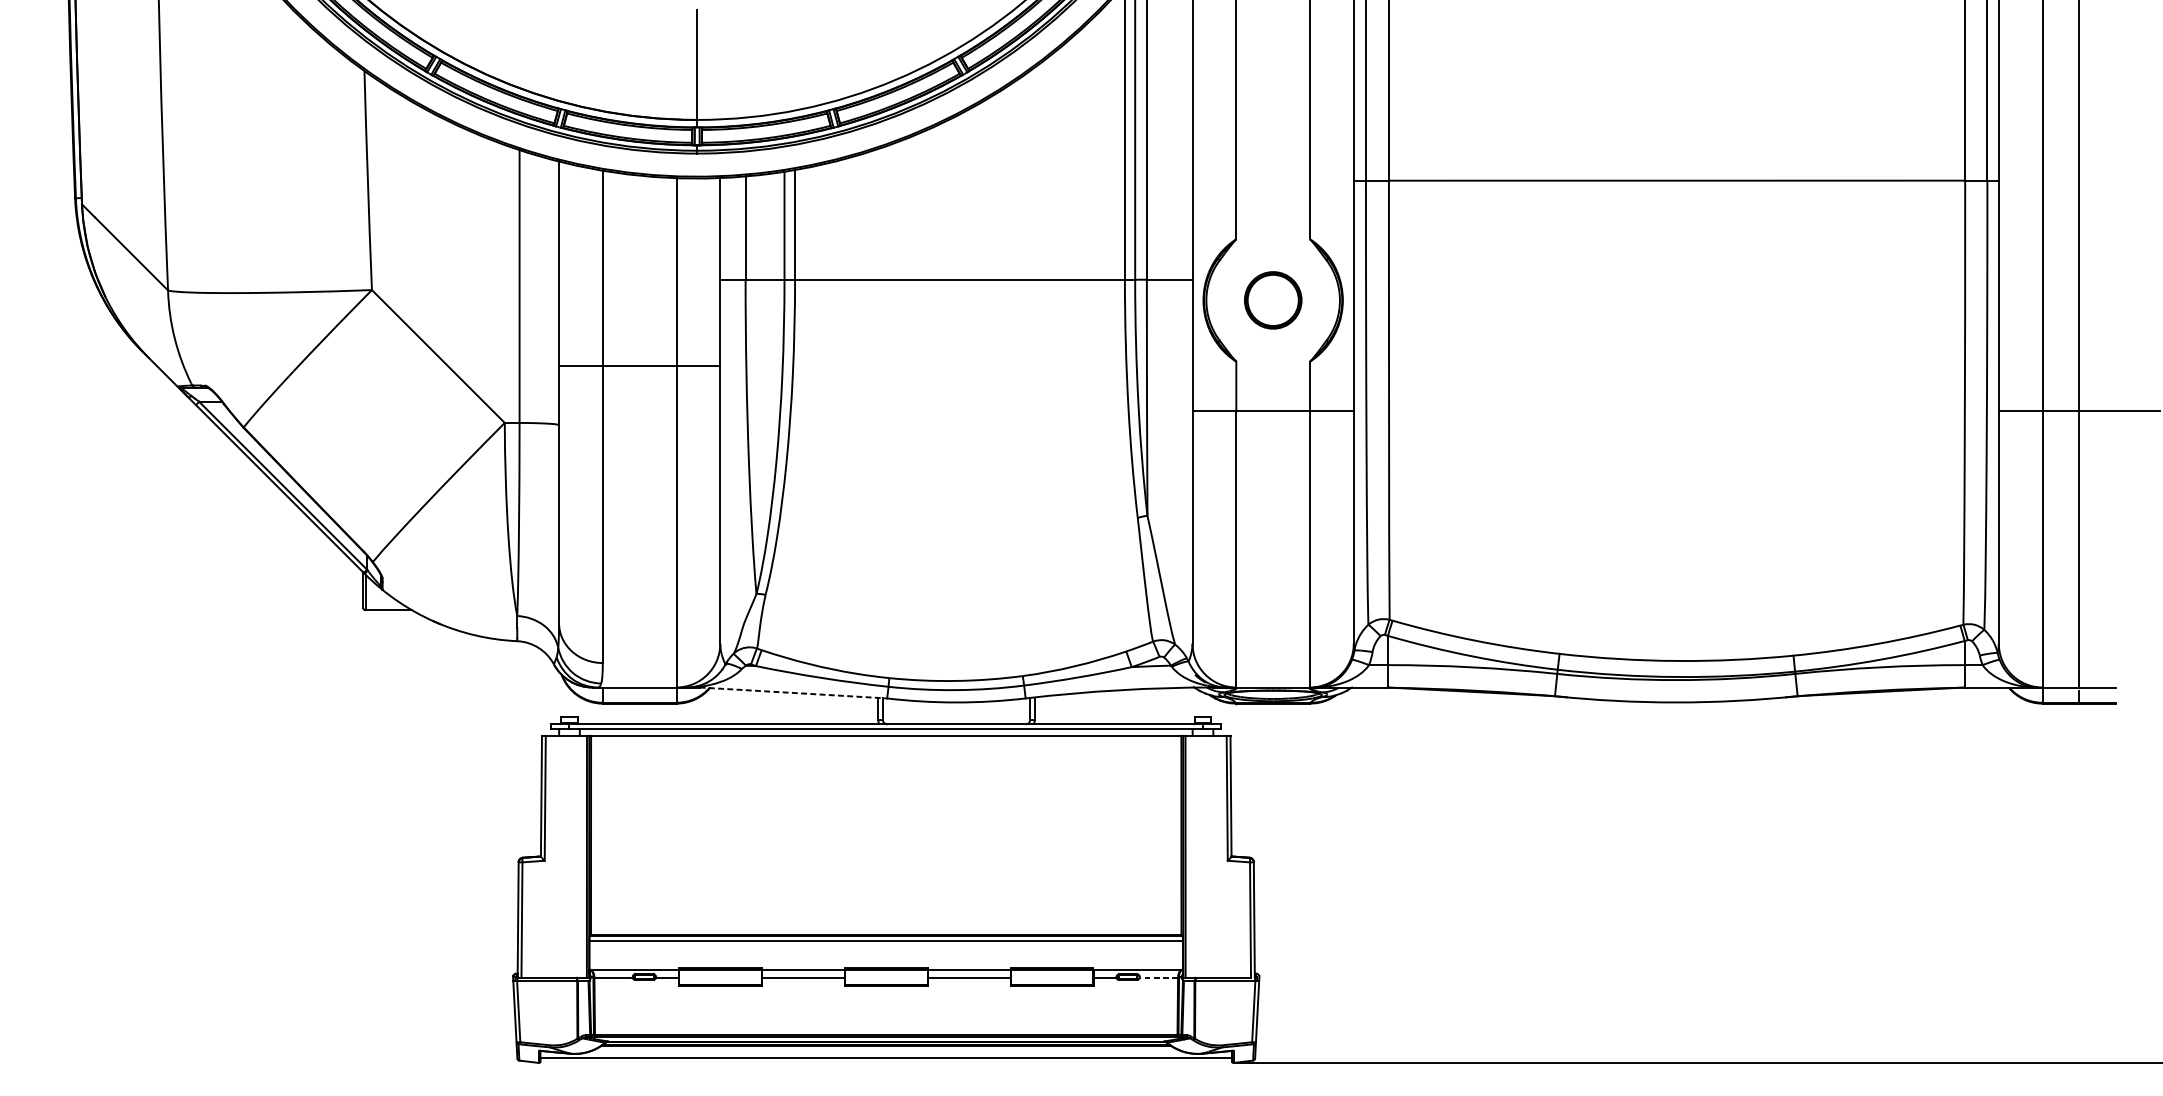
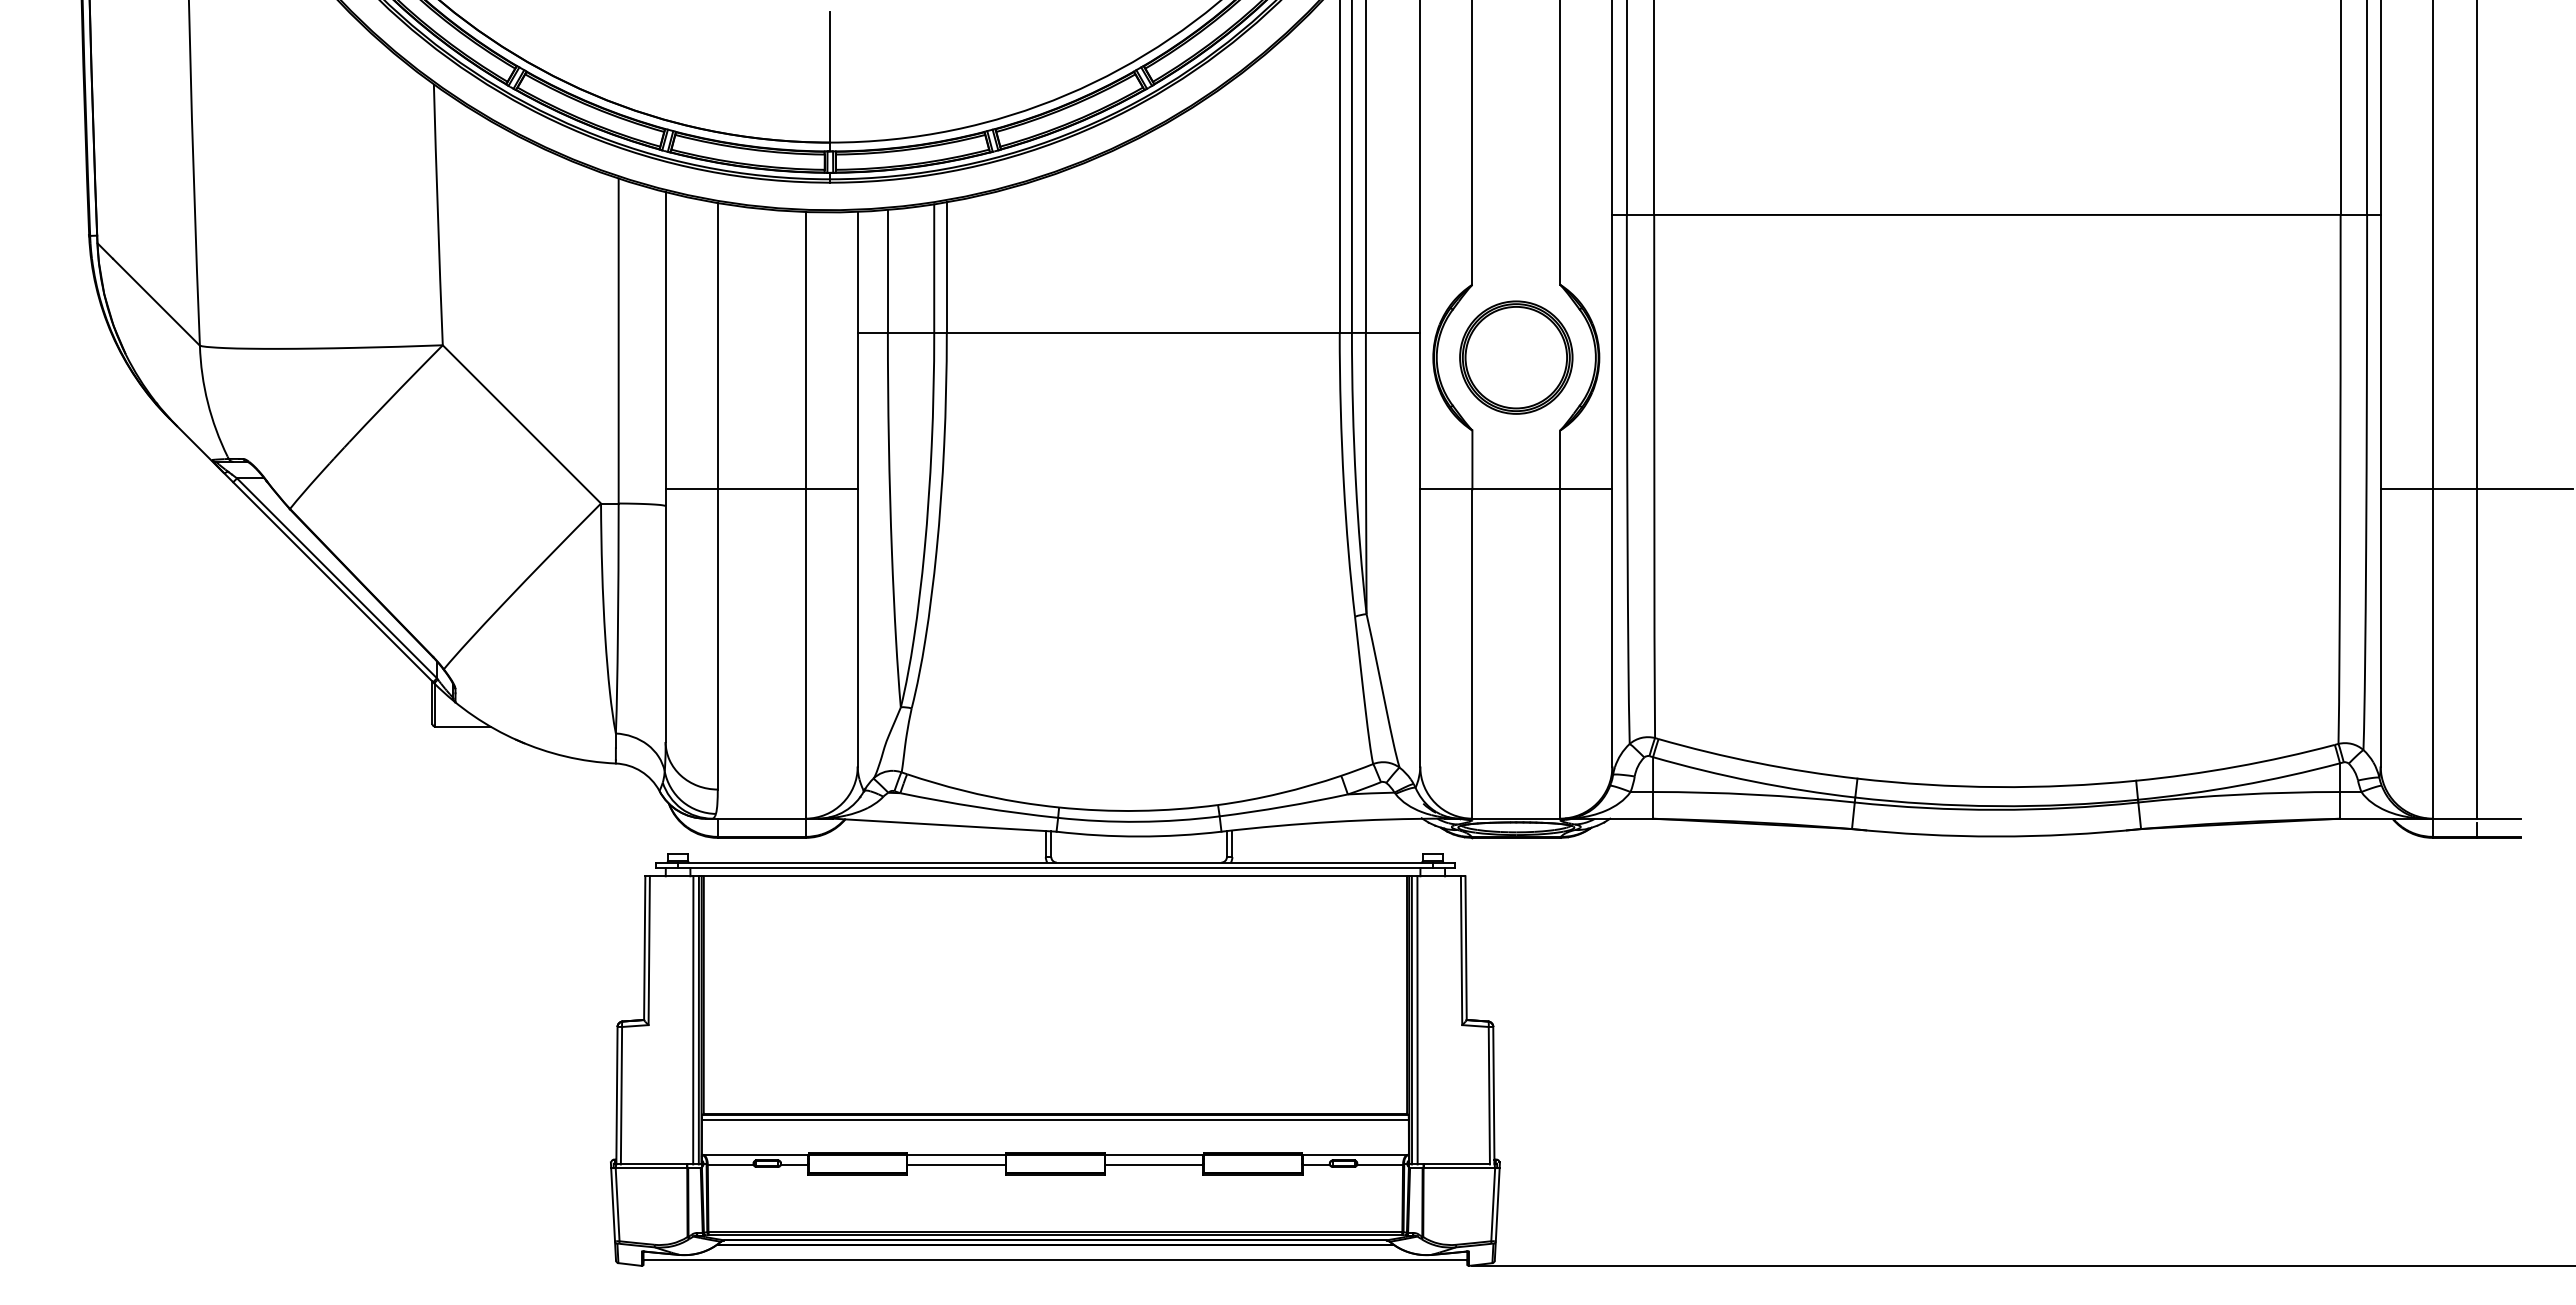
part: (1273, 300) -> (1516, 357), size x1.67
line: (639, 365) -> (761, 489), moved
line: (793, 693) -> (944, 825), dashed -> solid
line: (582, 856) -> (693, 1020), added
line: (1190, 856) -> (1417, 1020), added
line: (1159, 977) -> (1380, 1164), dashed -> solid

